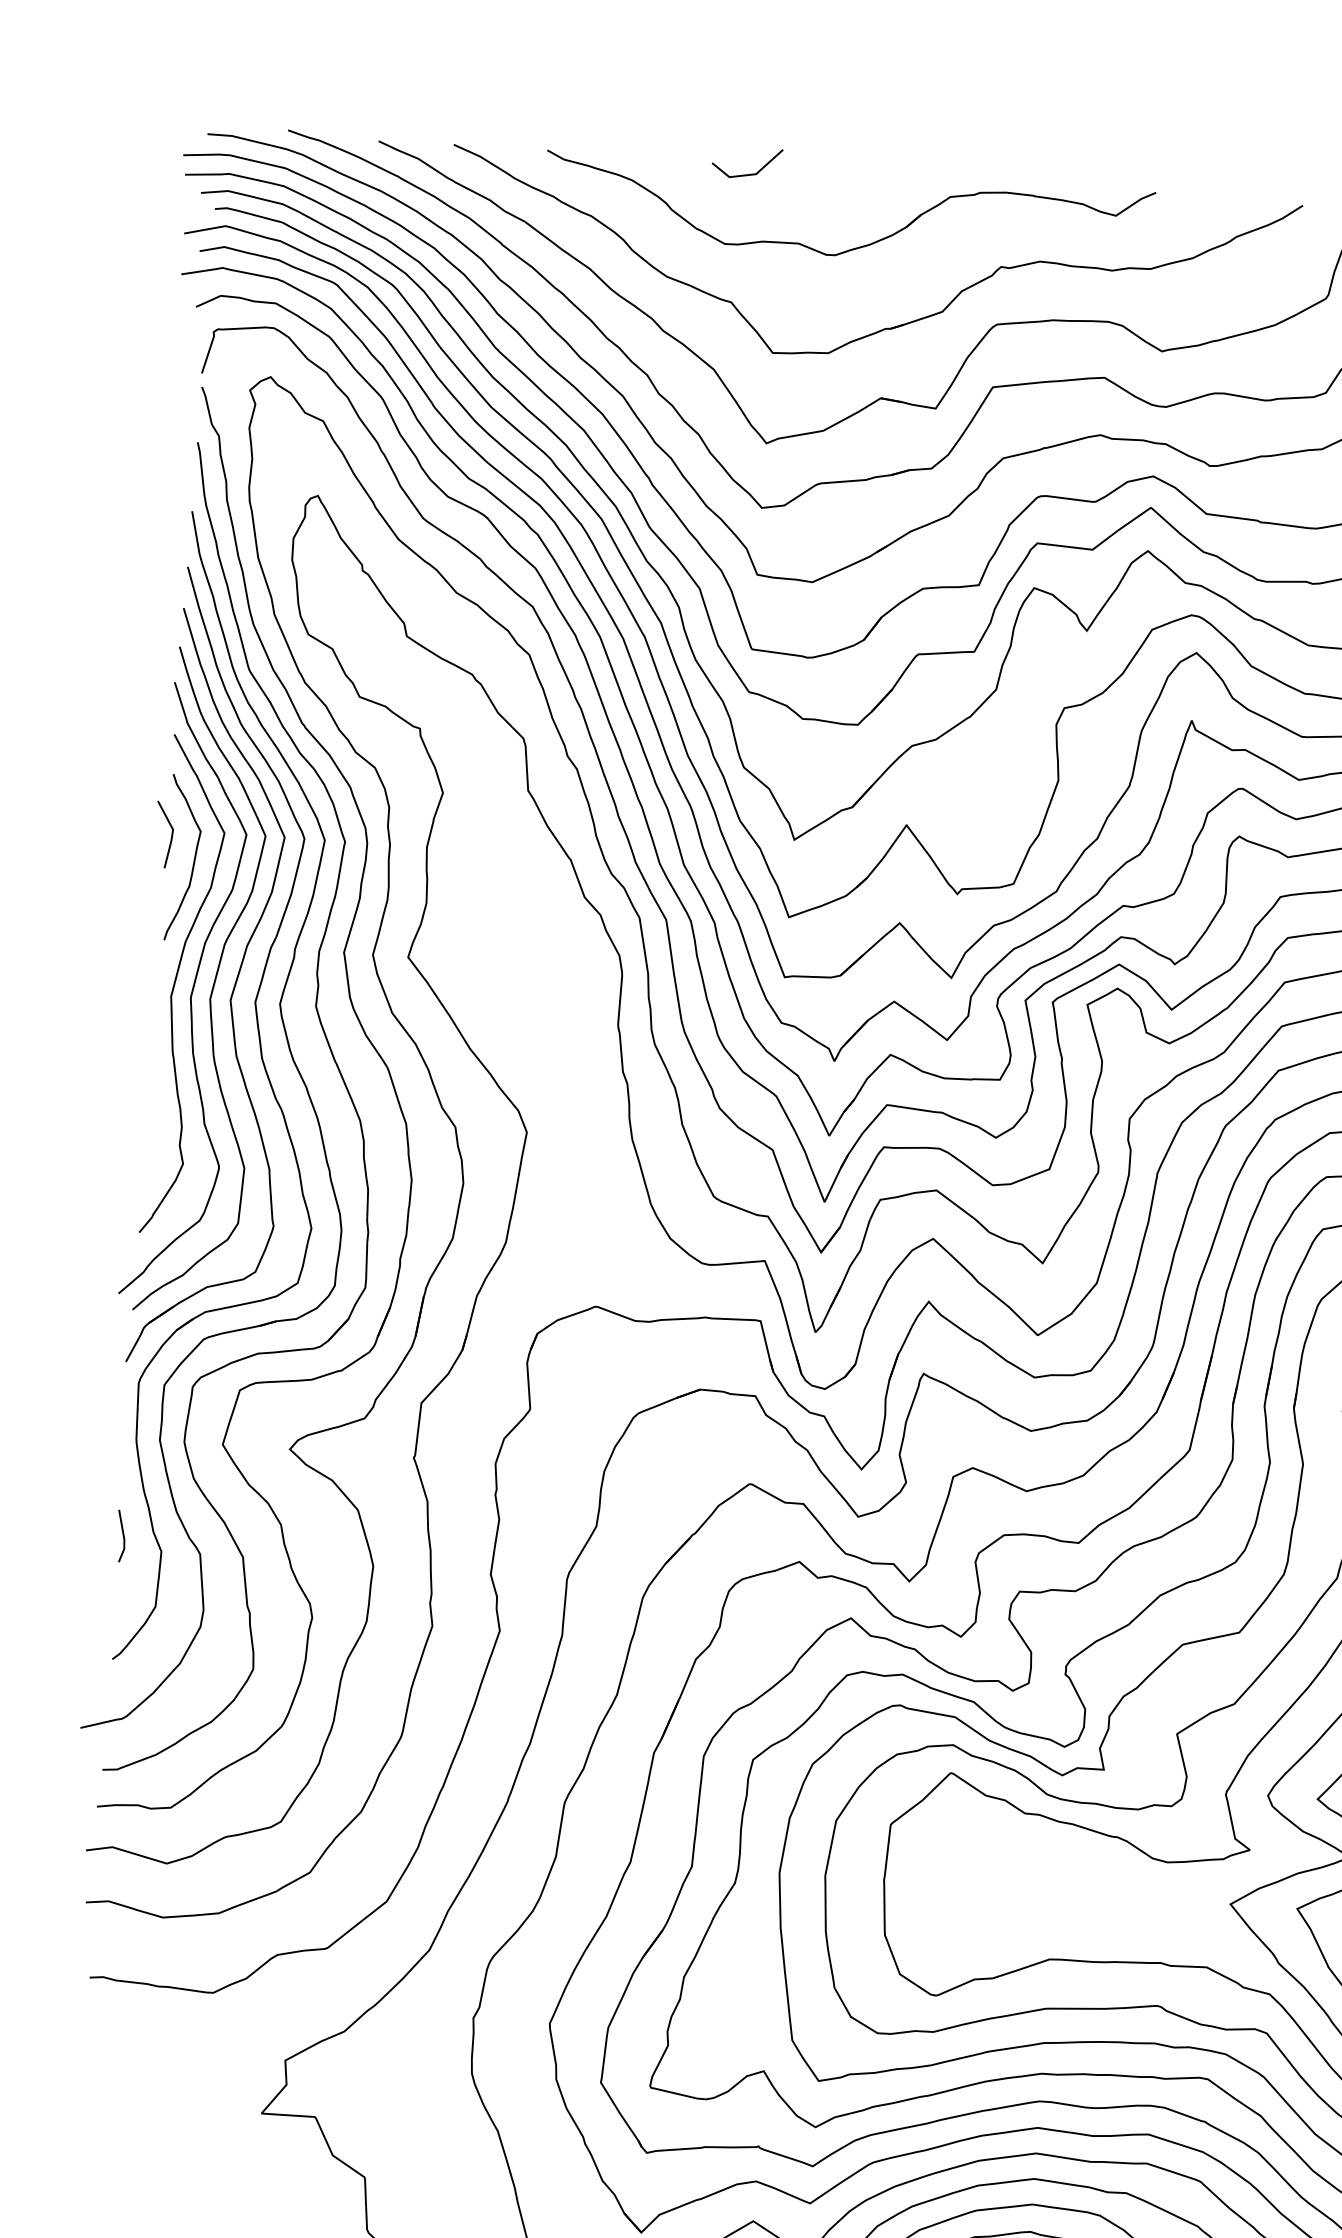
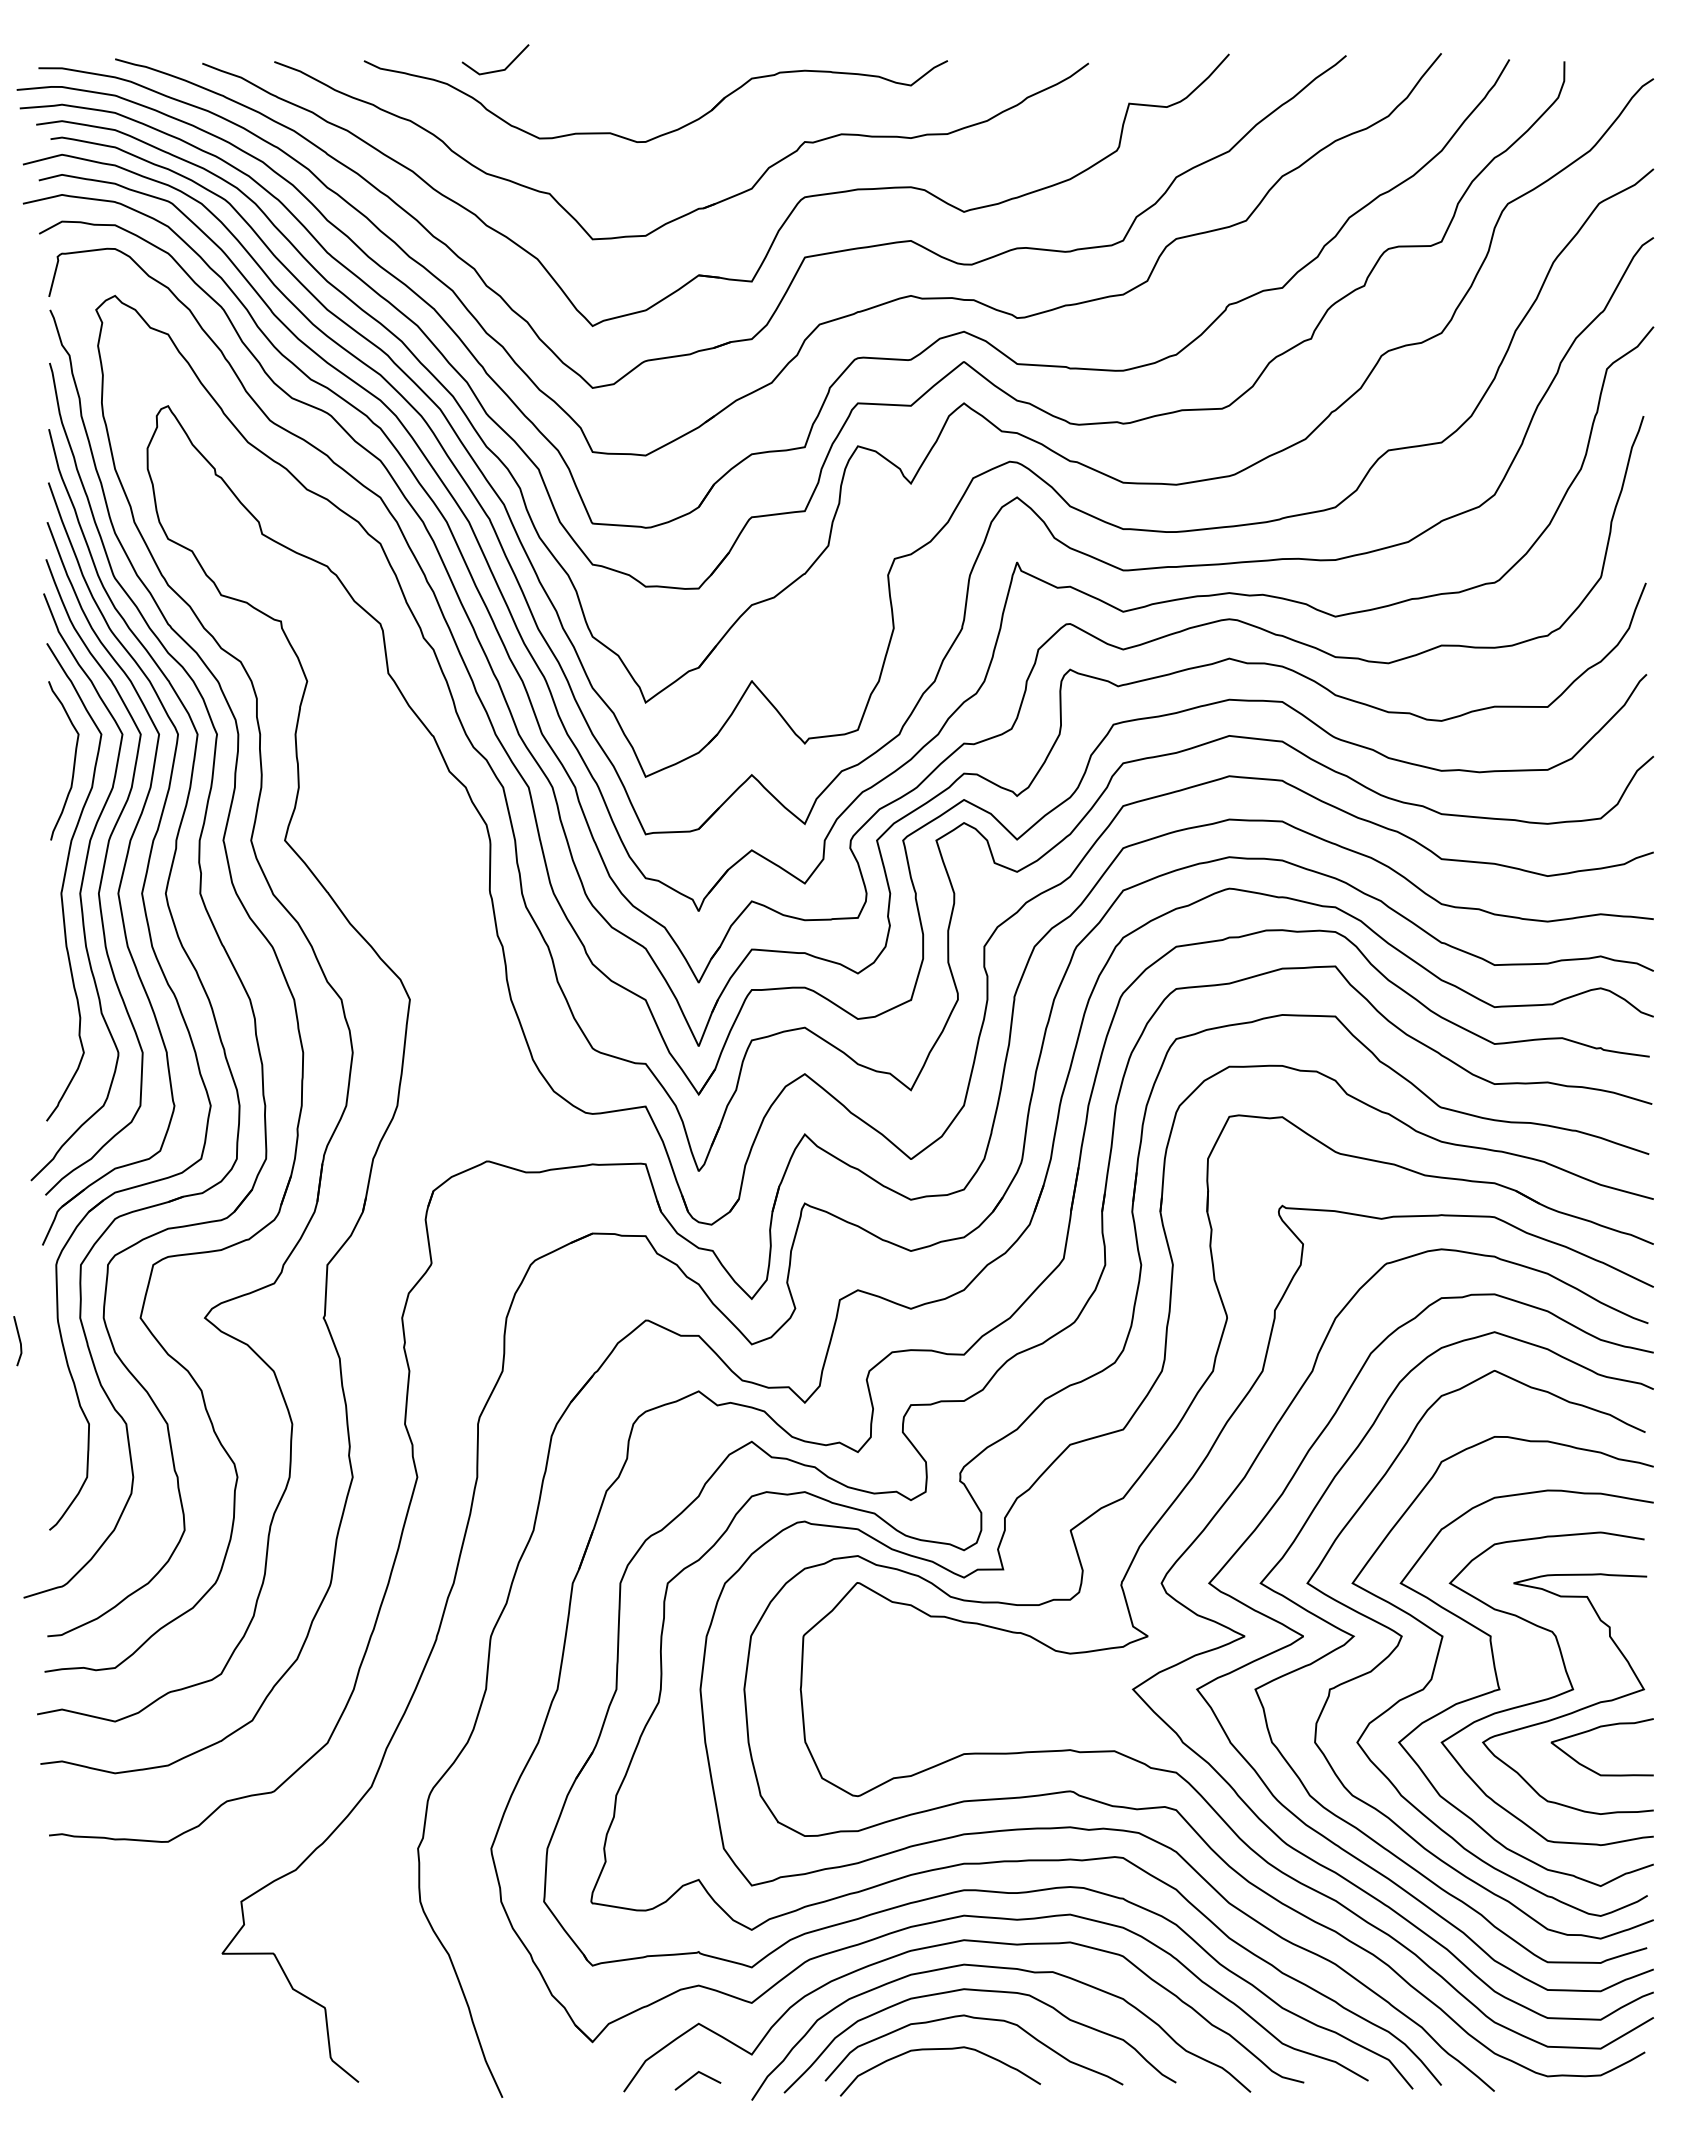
line: (750, 173) -> (499, 69), moved
line: (171, 834) -> (50, 739), removed
line: (123, 1536) -> (19, 1341), moved

